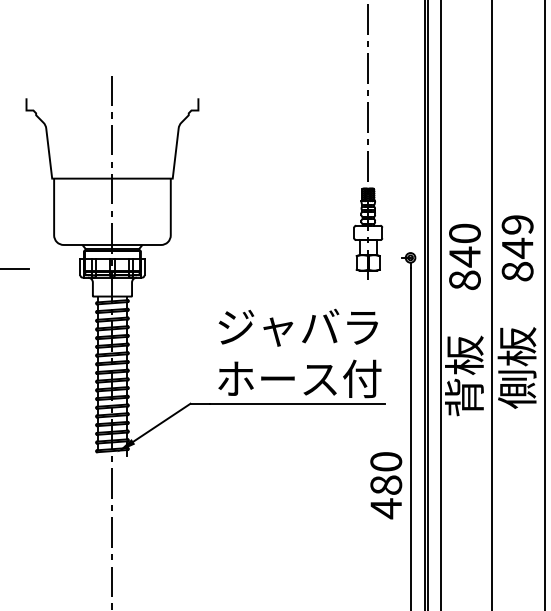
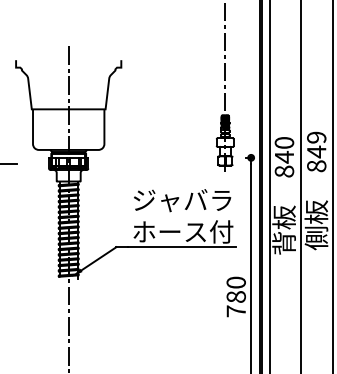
text: (384, 508) -> (235, 311), 480 -> 780

